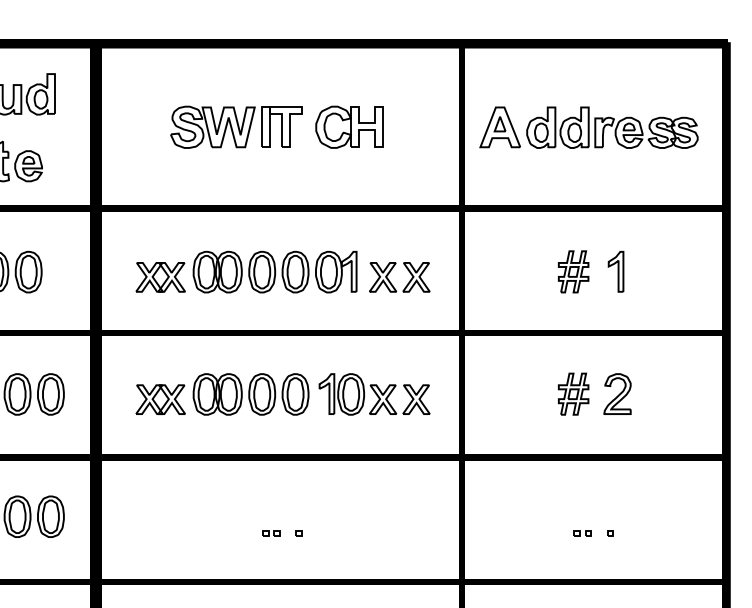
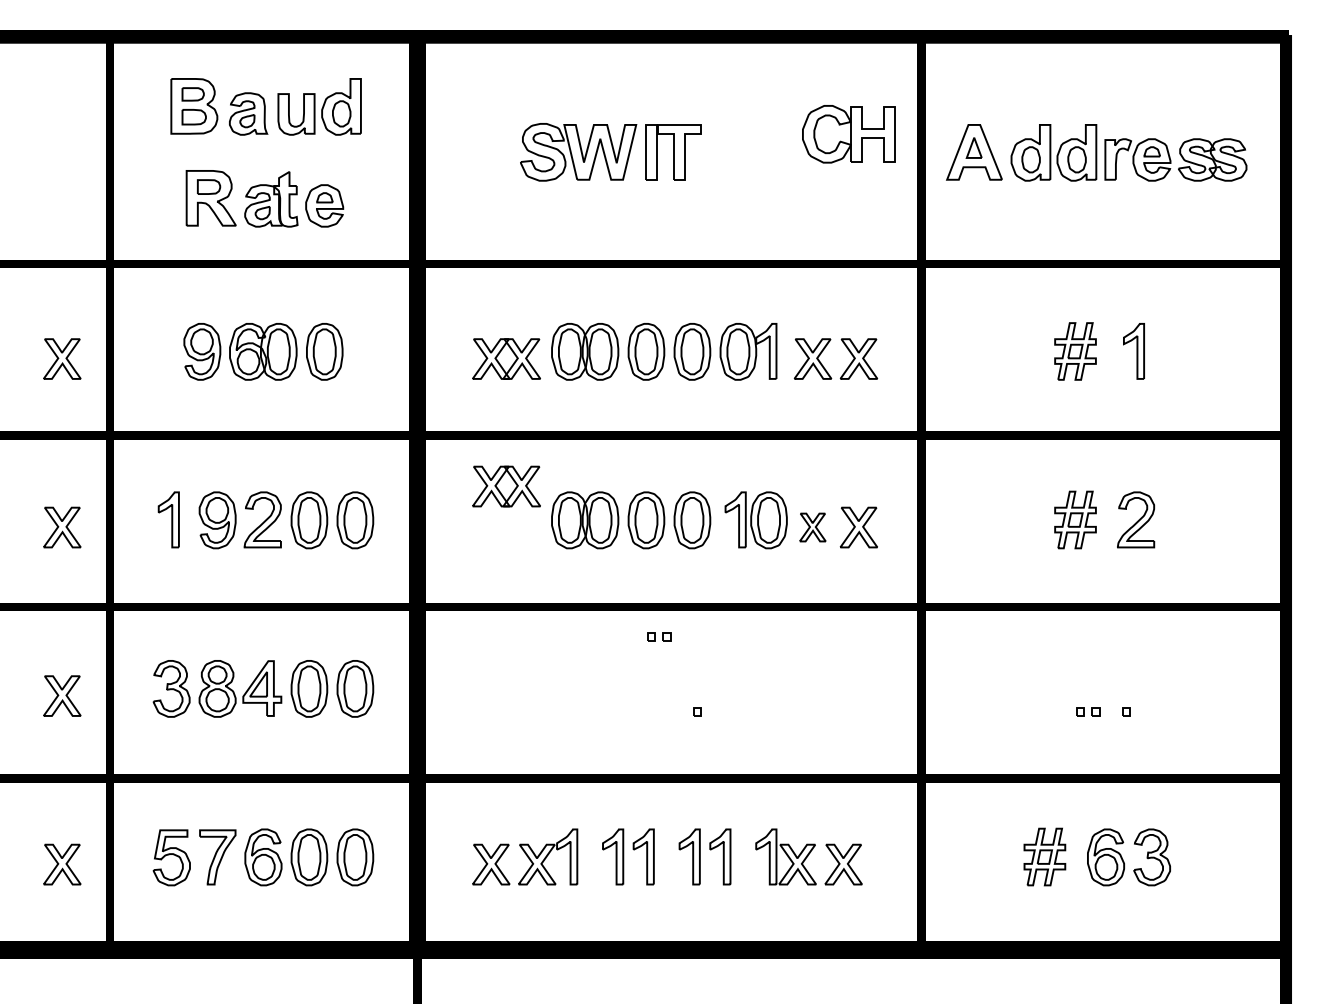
part: (349, 127) -> (848, 134), moved
part: (160, 399) -> (506, 486), moved
part: (382, 399) -> (812, 527), size x0.7
part: (271, 533) -> (659, 636), moved

